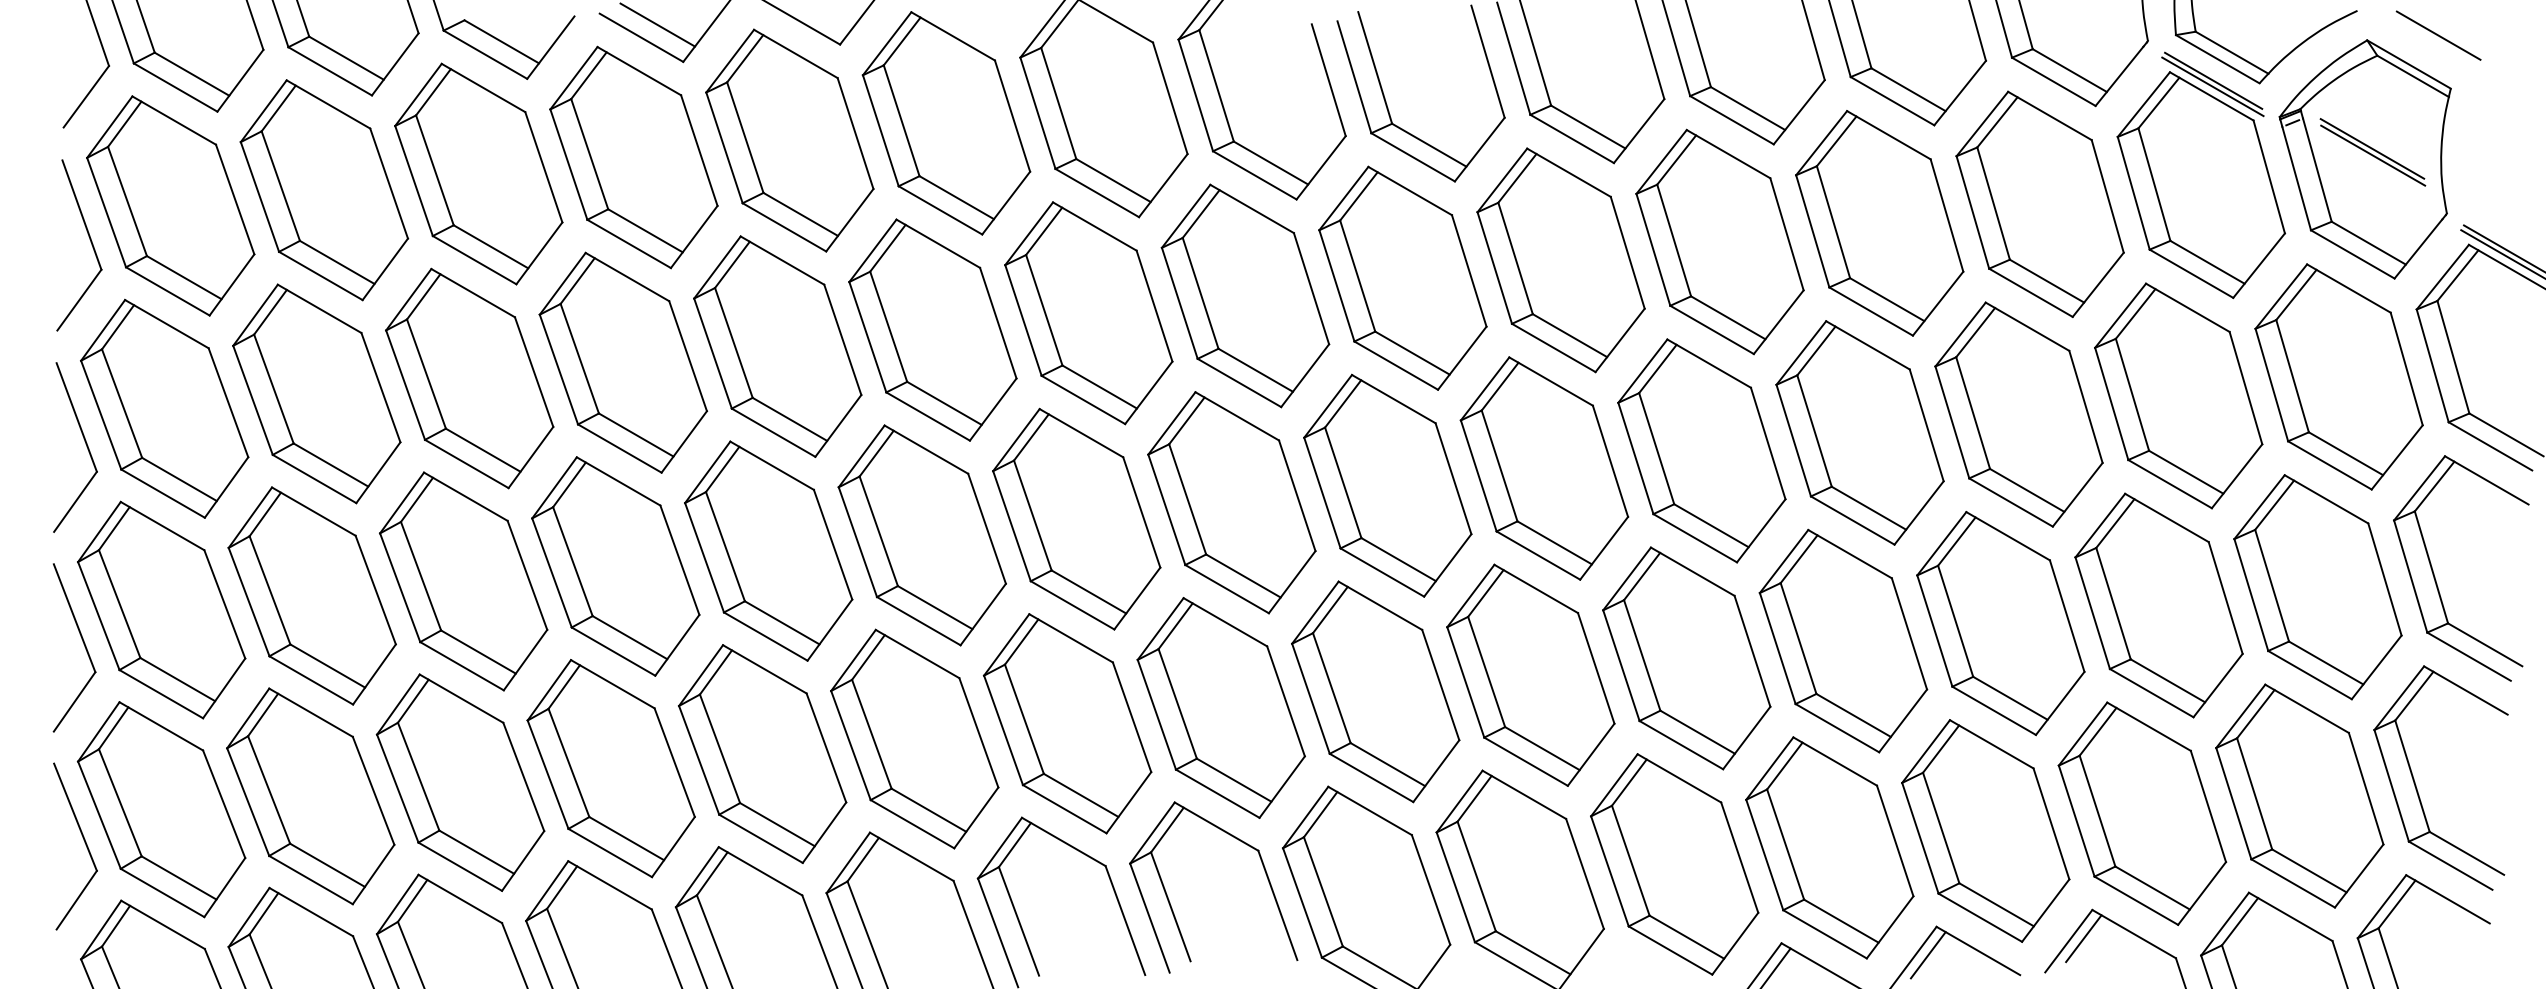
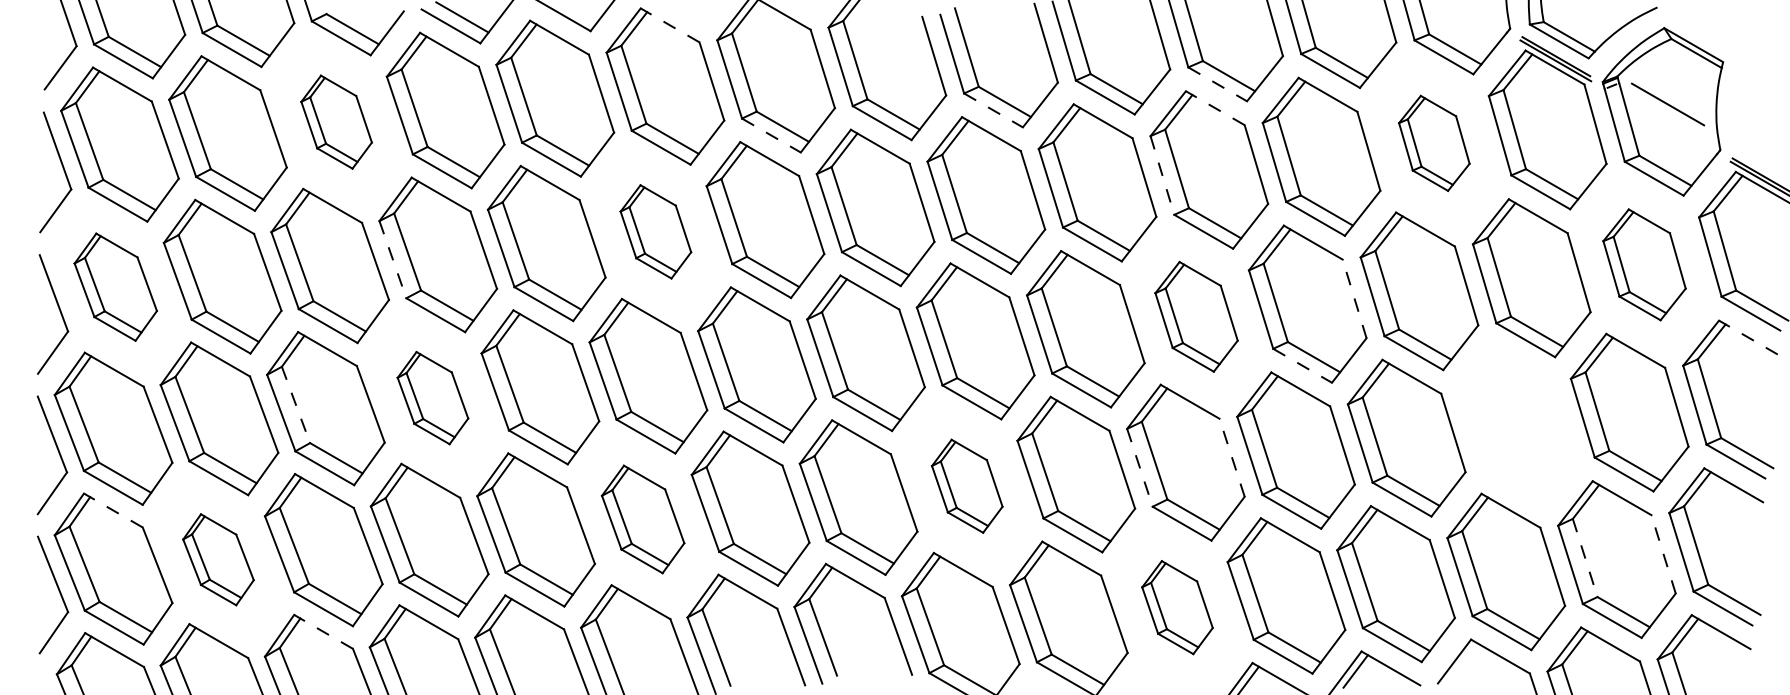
line: (2438, 35) -> (1714, 24), removed
line: (952, 36) -> (669, 25), solid -> dashed
line: (1732, 120) -> (1218, 84), solid -> dashed
line: (1728, 153) -> (1215, 107), solid -> dashed
line: (2372, 155) -> (1668, 109), removed
line: (1413, 157) -> (993, 110), solid -> dashed
part: (478, 173) -> (336, 121), size x0.6
line: (1097, 193) -> (771, 135), solid -> dashed
part: (2039, 203) -> (1433, 142), size x0.6
line: (1653, 250) -> (1162, 175), solid -> dashed
part: (932, 329) -> (655, 231), size x0.6
line: (559, 370) -> (393, 260), solid -> dashed
part: (2338, 376) -> (1644, 264), size x0.7
part: (164, 408) -> (115, 287), size x0.7
line: (1926, 424) -> (1354, 298), solid -> dashed
part: (1701, 450) -> (1196, 316), size x0.7
line: (2486, 480) -> (1748, 337), solid -> dashed
line: (1853, 520) -> (1303, 365), solid -> dashed
part: (615, 566) -> (432, 398), size x0.6
line: (421, 576) -> (296, 405), solid -> dashed
part: (2158, 605) -> (1517, 425), removed
line: (1752, 650) -> (1232, 457), solid -> dashed
line: (1621, 666) -> (1140, 468), solid -> dashed
part: (1375, 691) -> (967, 486), size x0.6
line: (160, 726) -> (112, 510), solid -> dashed
part: (914, 738) -> (642, 519), size x0.7
line: (2366, 788) -> (1663, 554), solid -> dashed
line: (2254, 794) -> (1585, 558), solid -> dashed
part: (310, 796) -> (218, 559), size x0.6
part: (1674, 864) -> (1177, 607), size x0.6
line: (459, 898) -> (323, 631), solid -> dashed
line: (2083, 938) -> (1464, 659), removed

